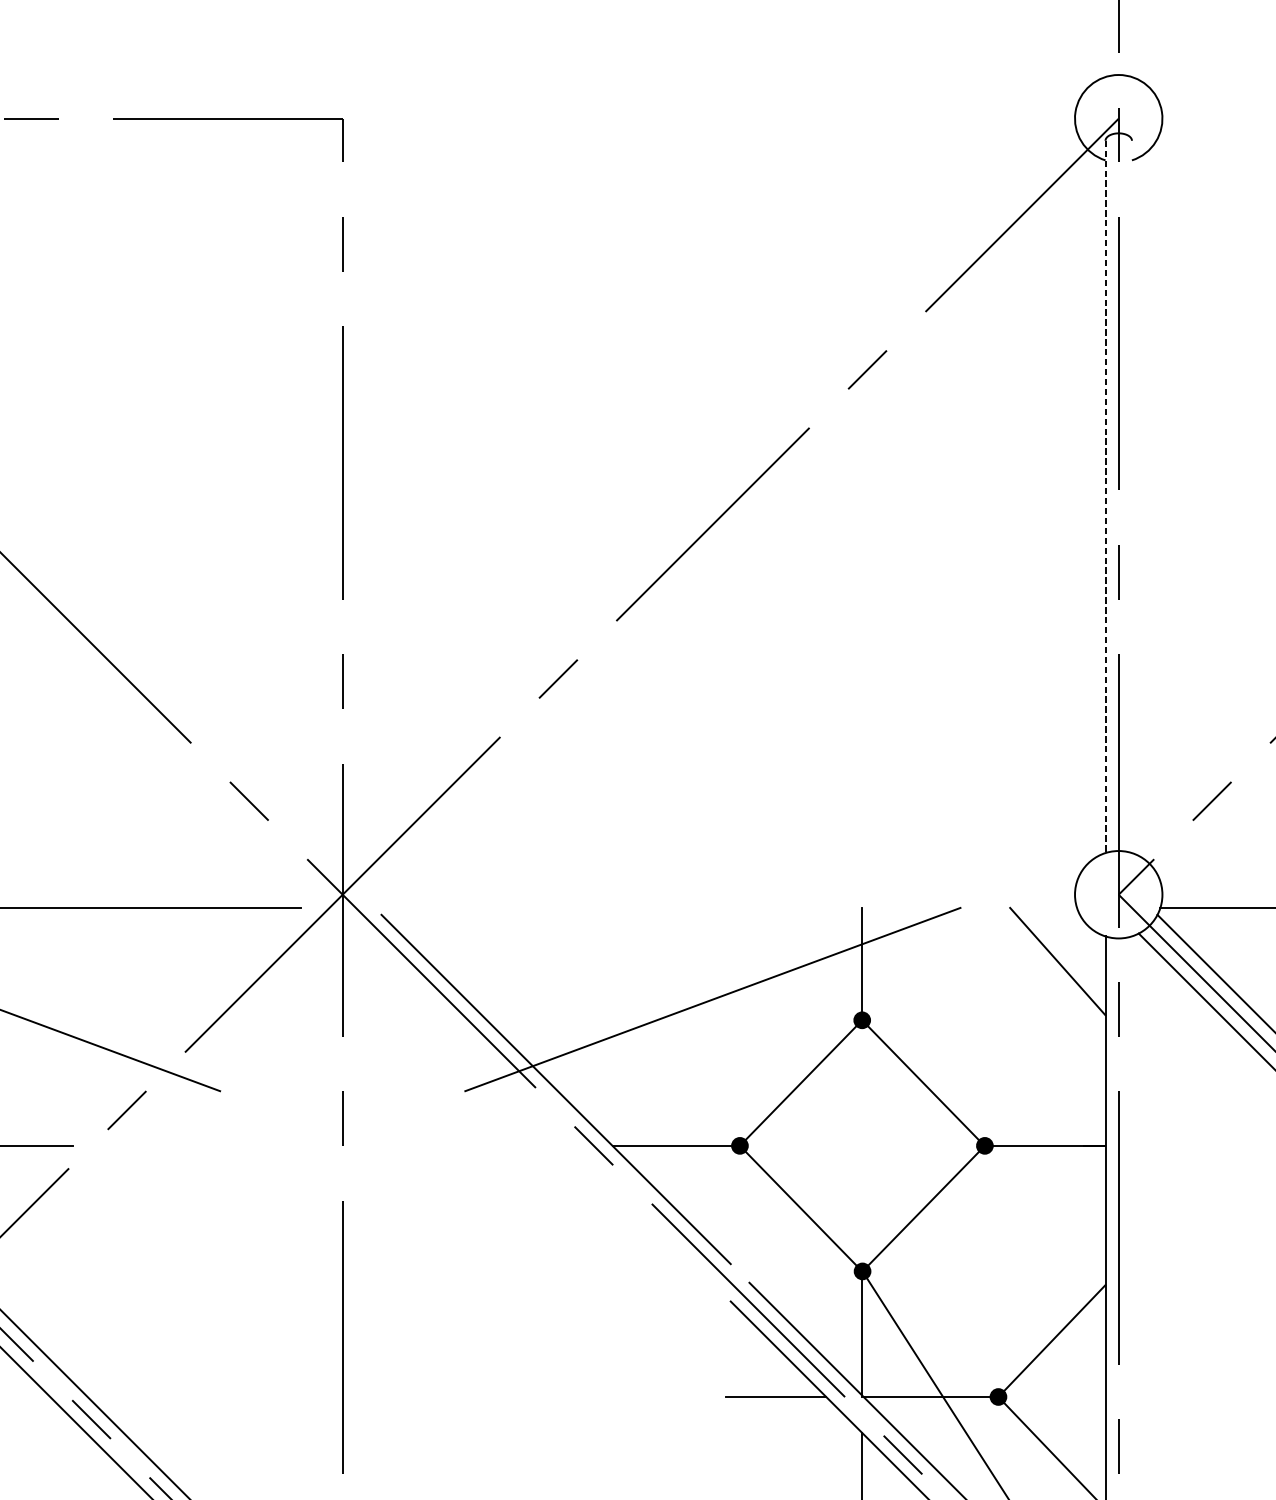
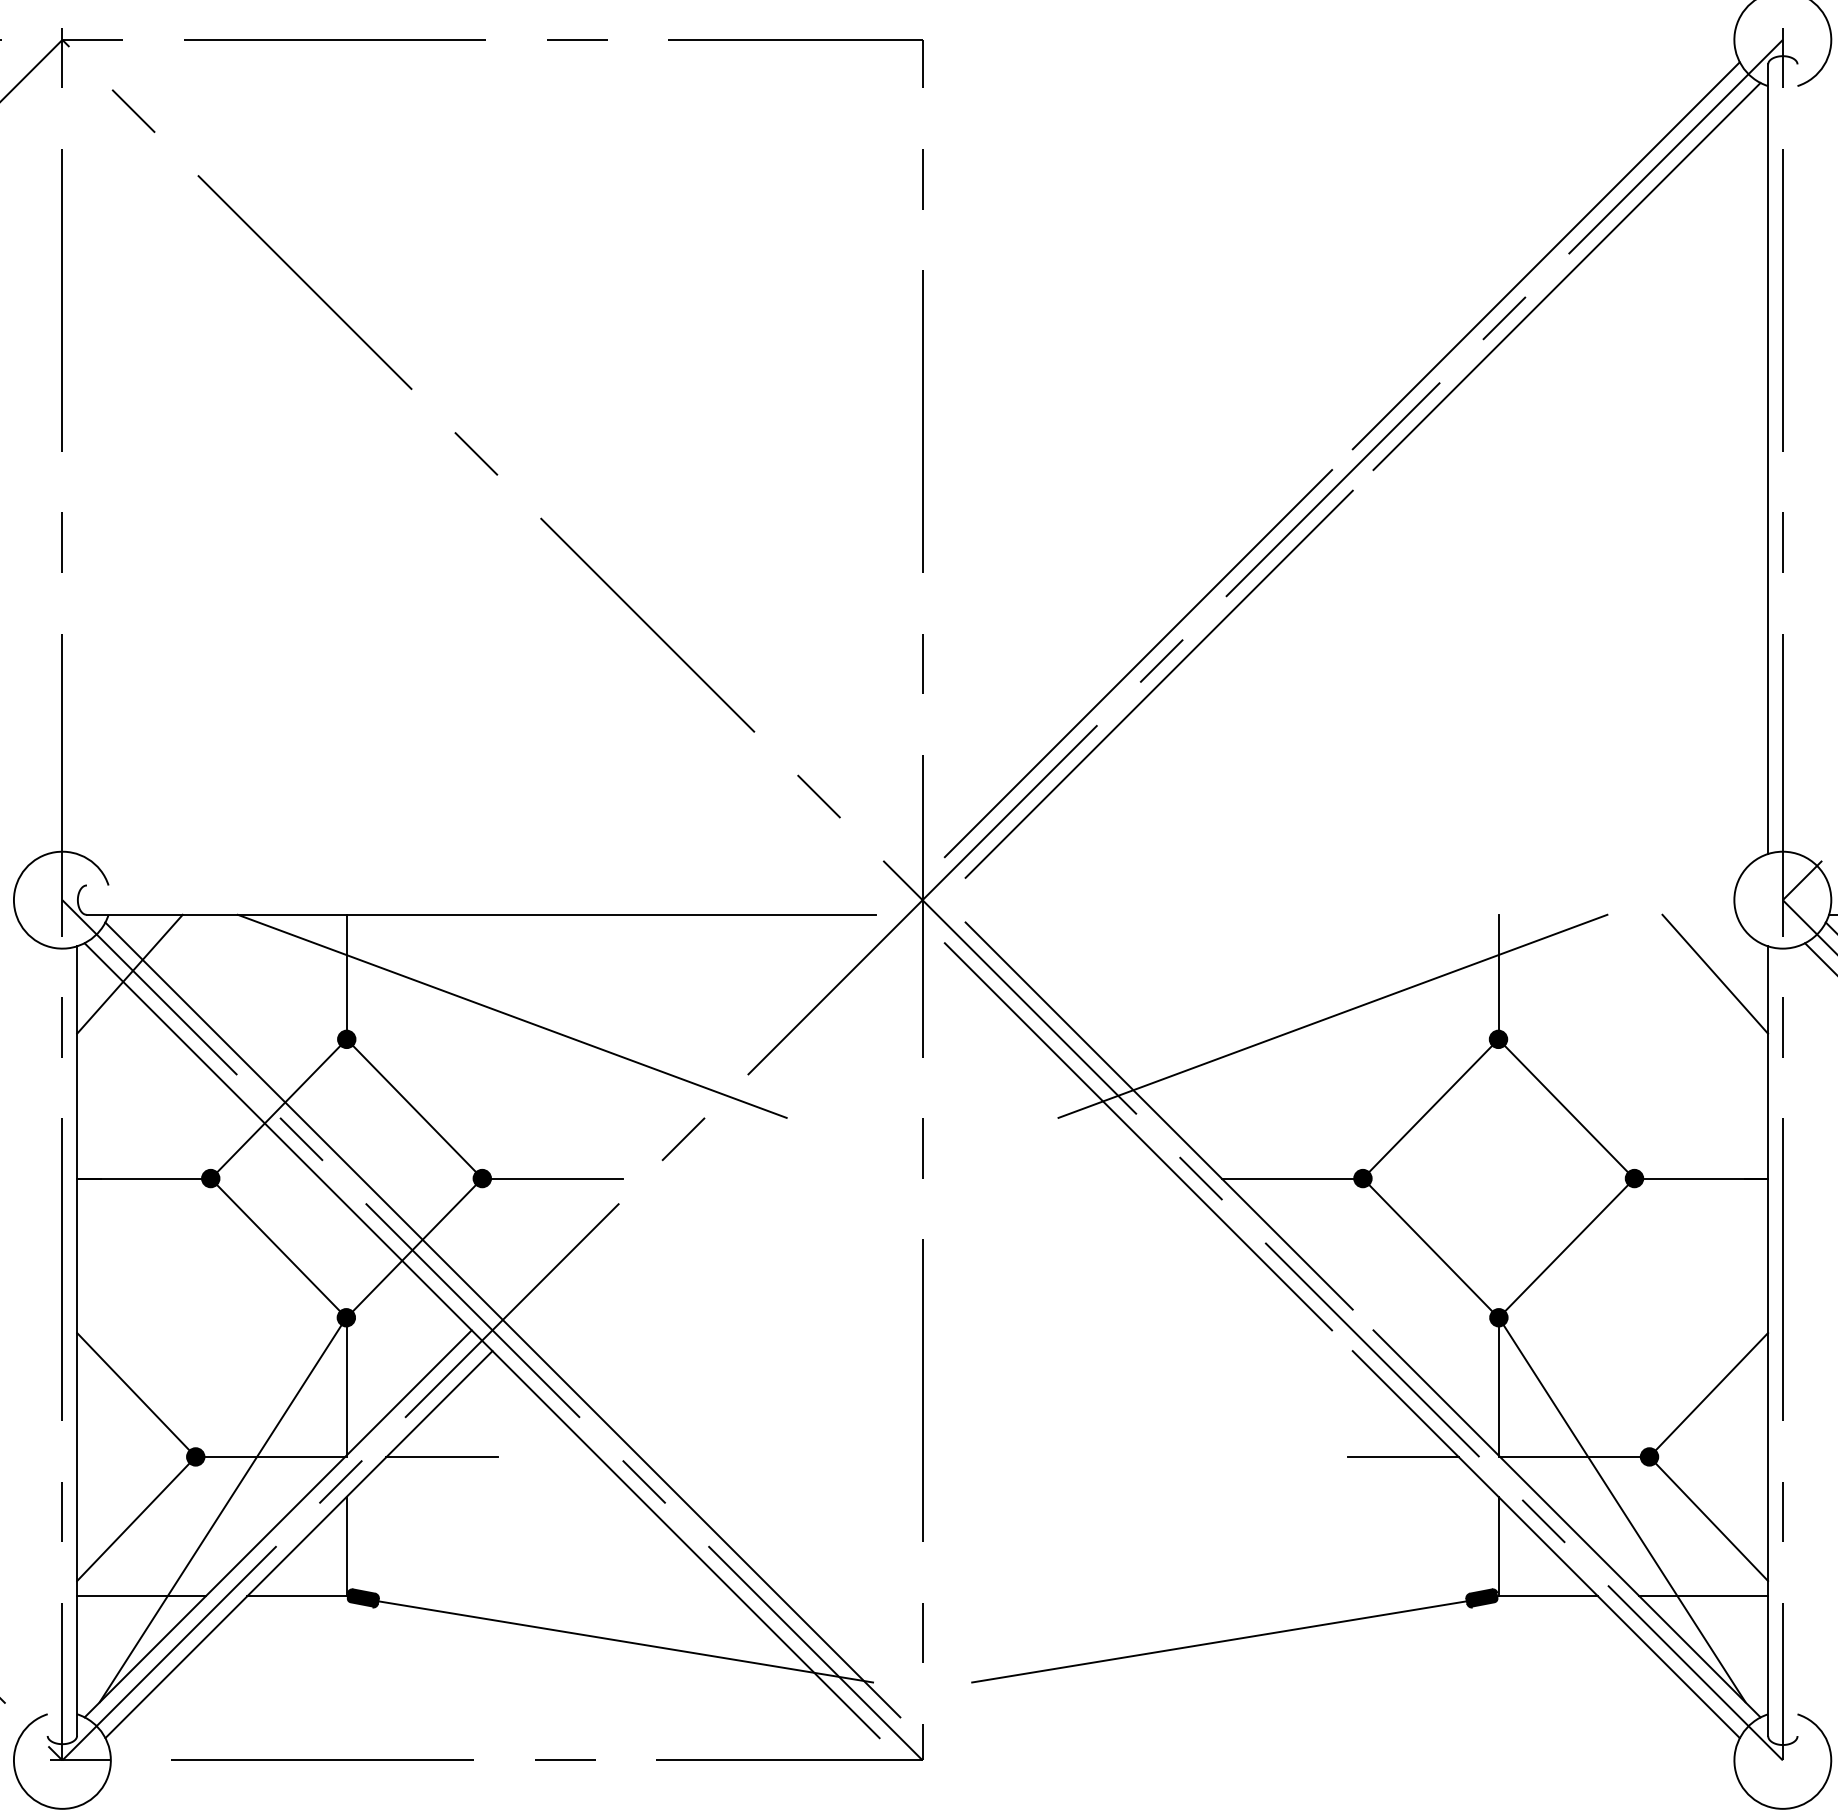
line: (904, 313) -> (1545, 255), added
line: (923, 332) -> (1566, 276), added
line: (1105, 497) -> (1768, 459), dashed -> solid
line: (537, 681) -> (1138, 663), added
line: (555, 699) -> (1158, 683), added
line: (537, 1107) -> (1138, 1136), added

